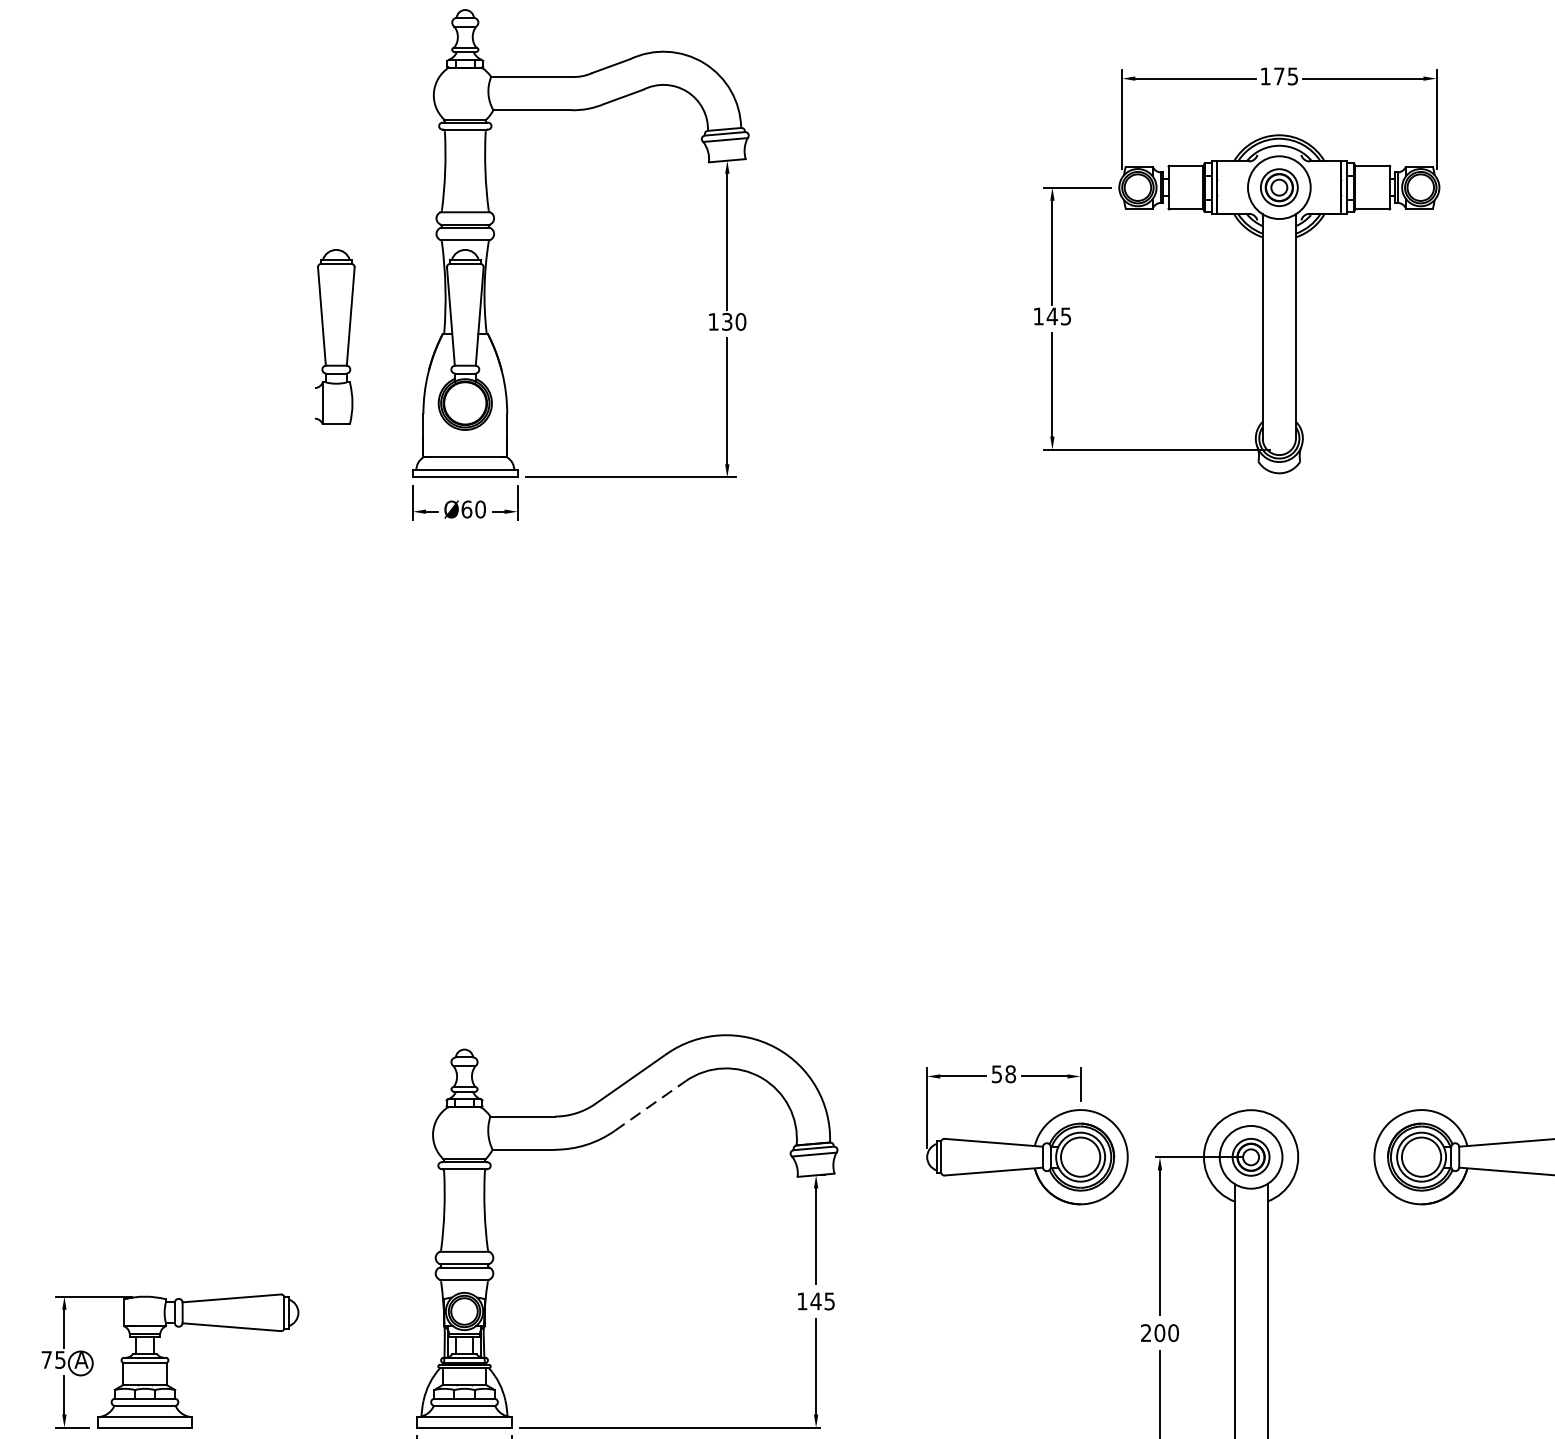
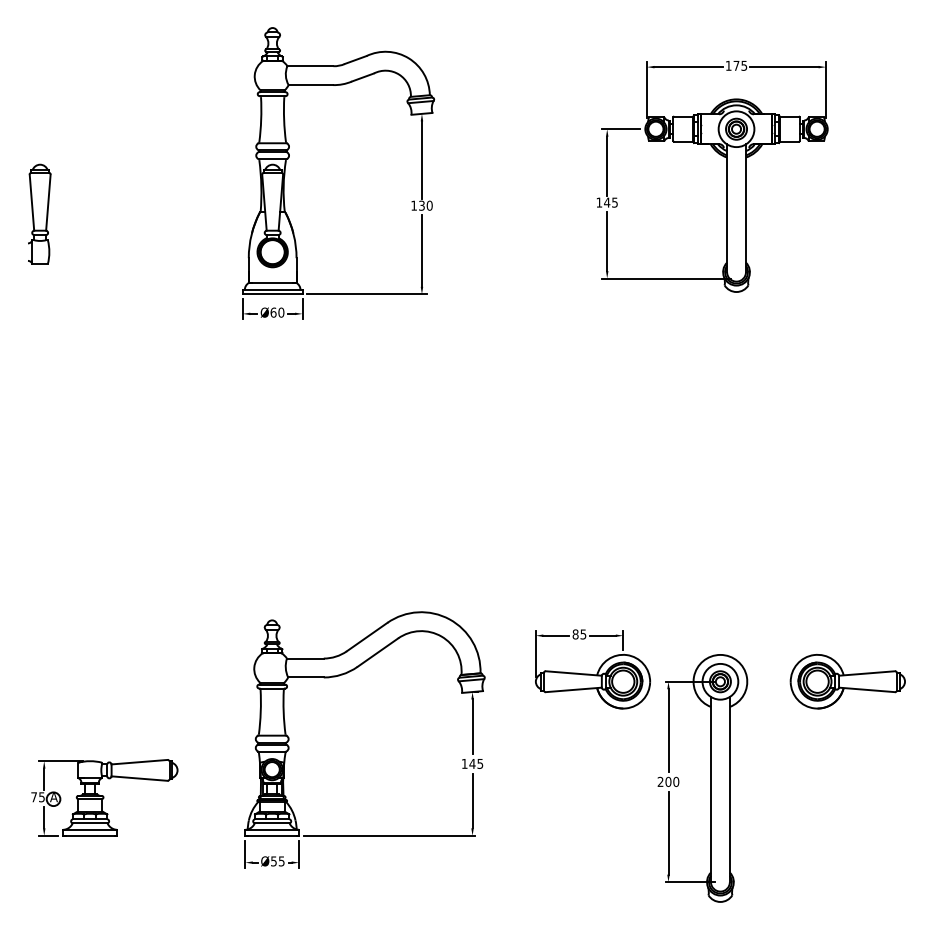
part: (335, 335) -> (39, 213), moved
text: (1003, 1074) -> (579, 634), 58 -> 85
line: (649, 1105) -> (377, 652), dashed -> solid

